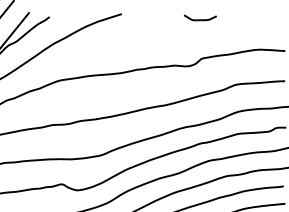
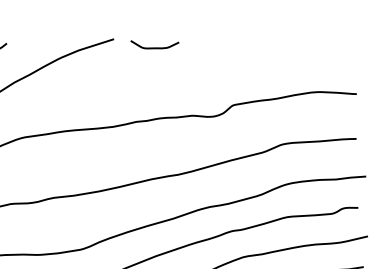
curve: (199, 19) -> (153, 47), moved

